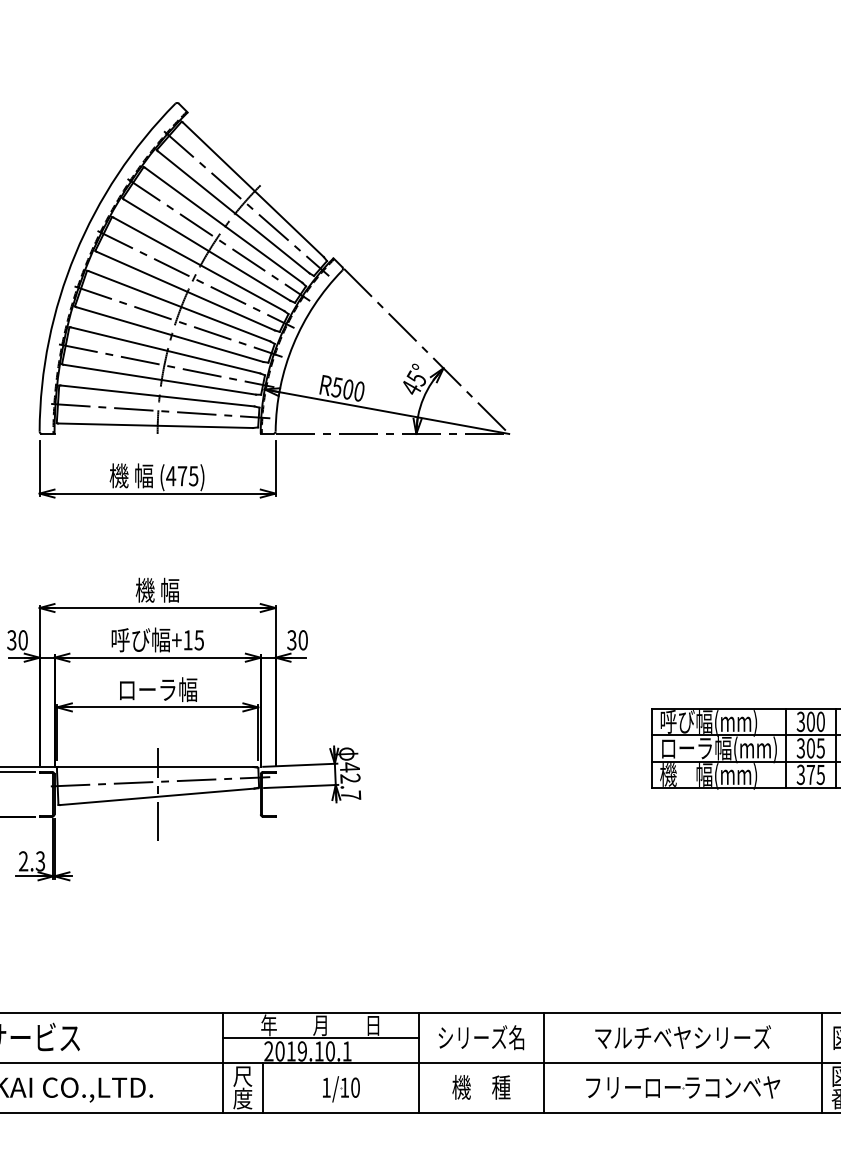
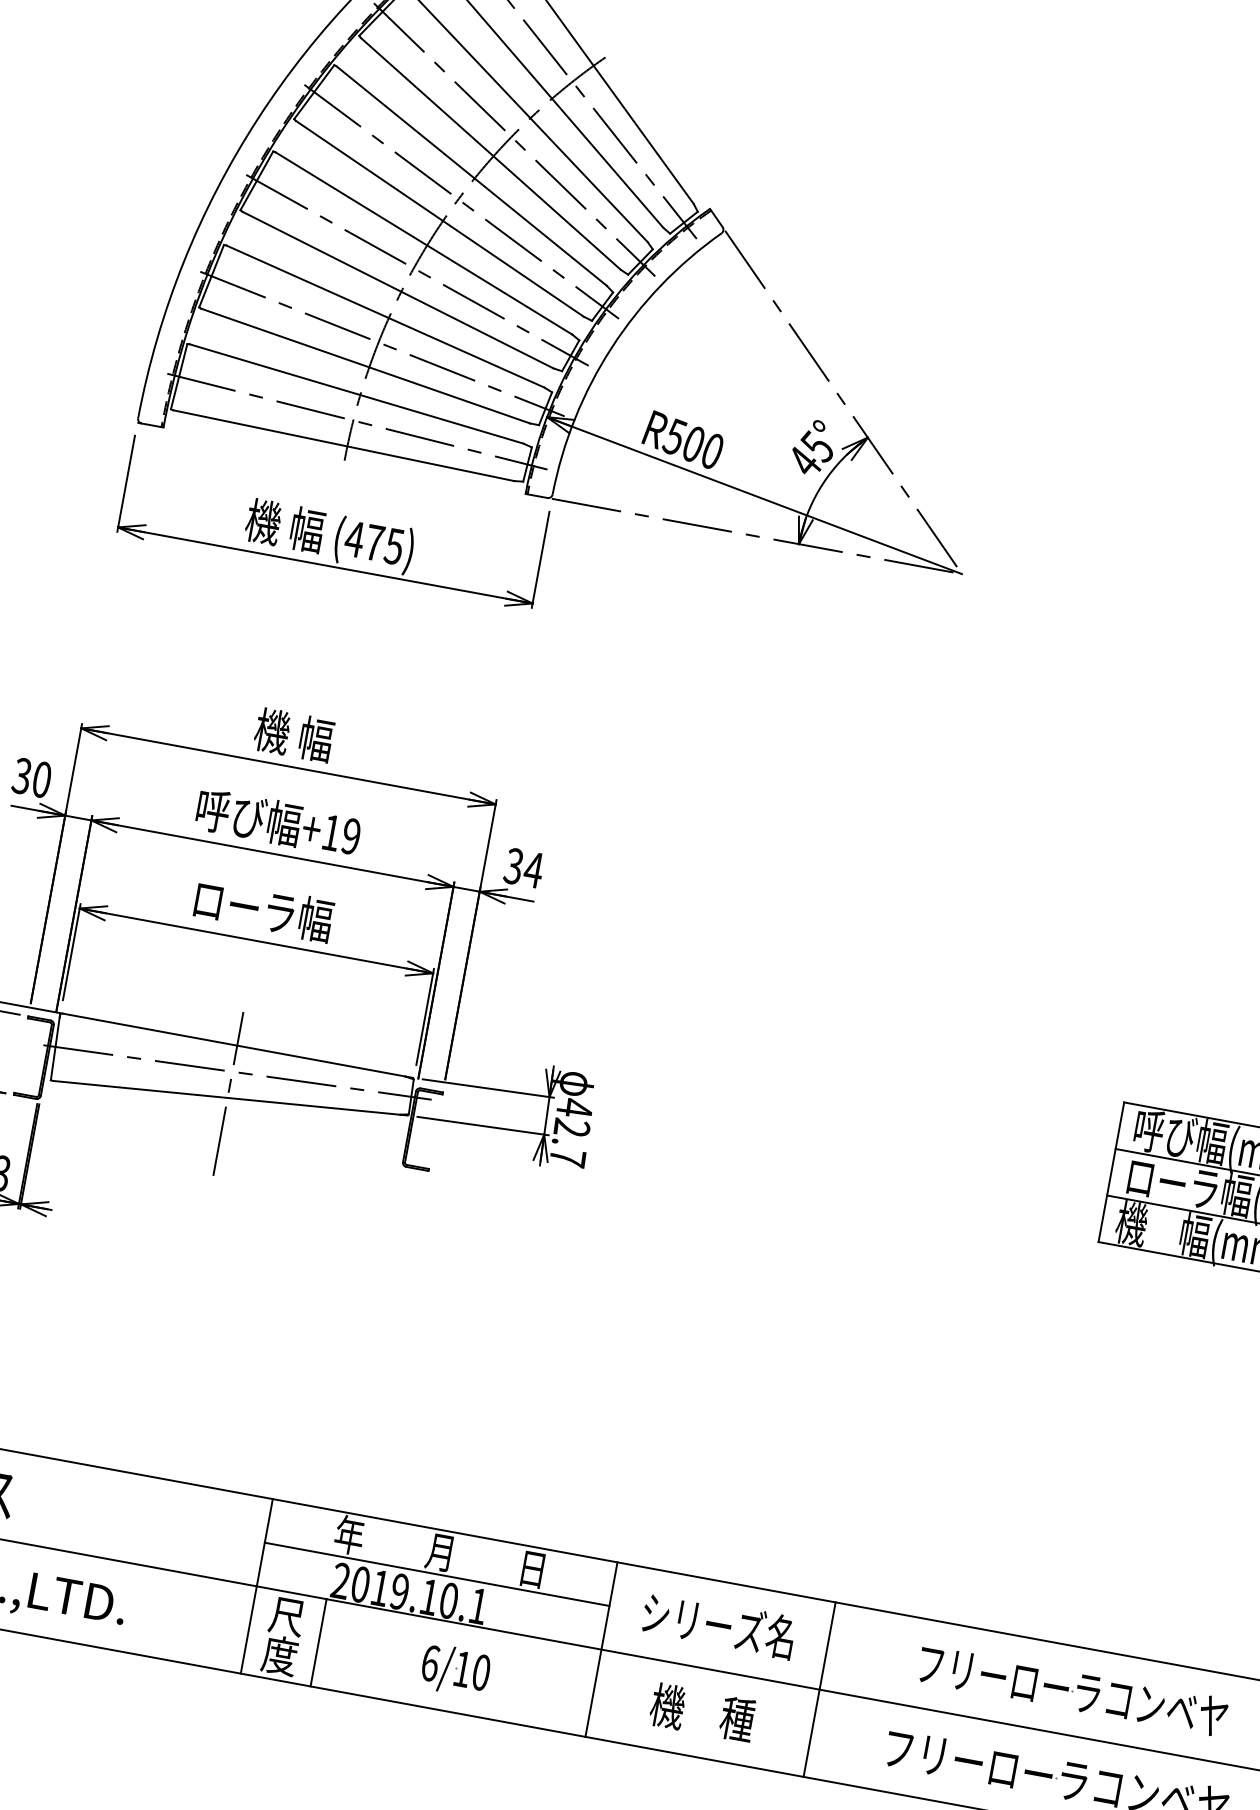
text: (198, 640) -> (349, 836), +15 -> +19
text: (303, 640) -> (534, 870), 30 -> 34
text: (682, 1036) -> (1072, 1688), マルチベヤシリーズ -> フリーローラコンベヤ
text: (326, 1087) -> (430, 1662), 1/10 -> 6/10

